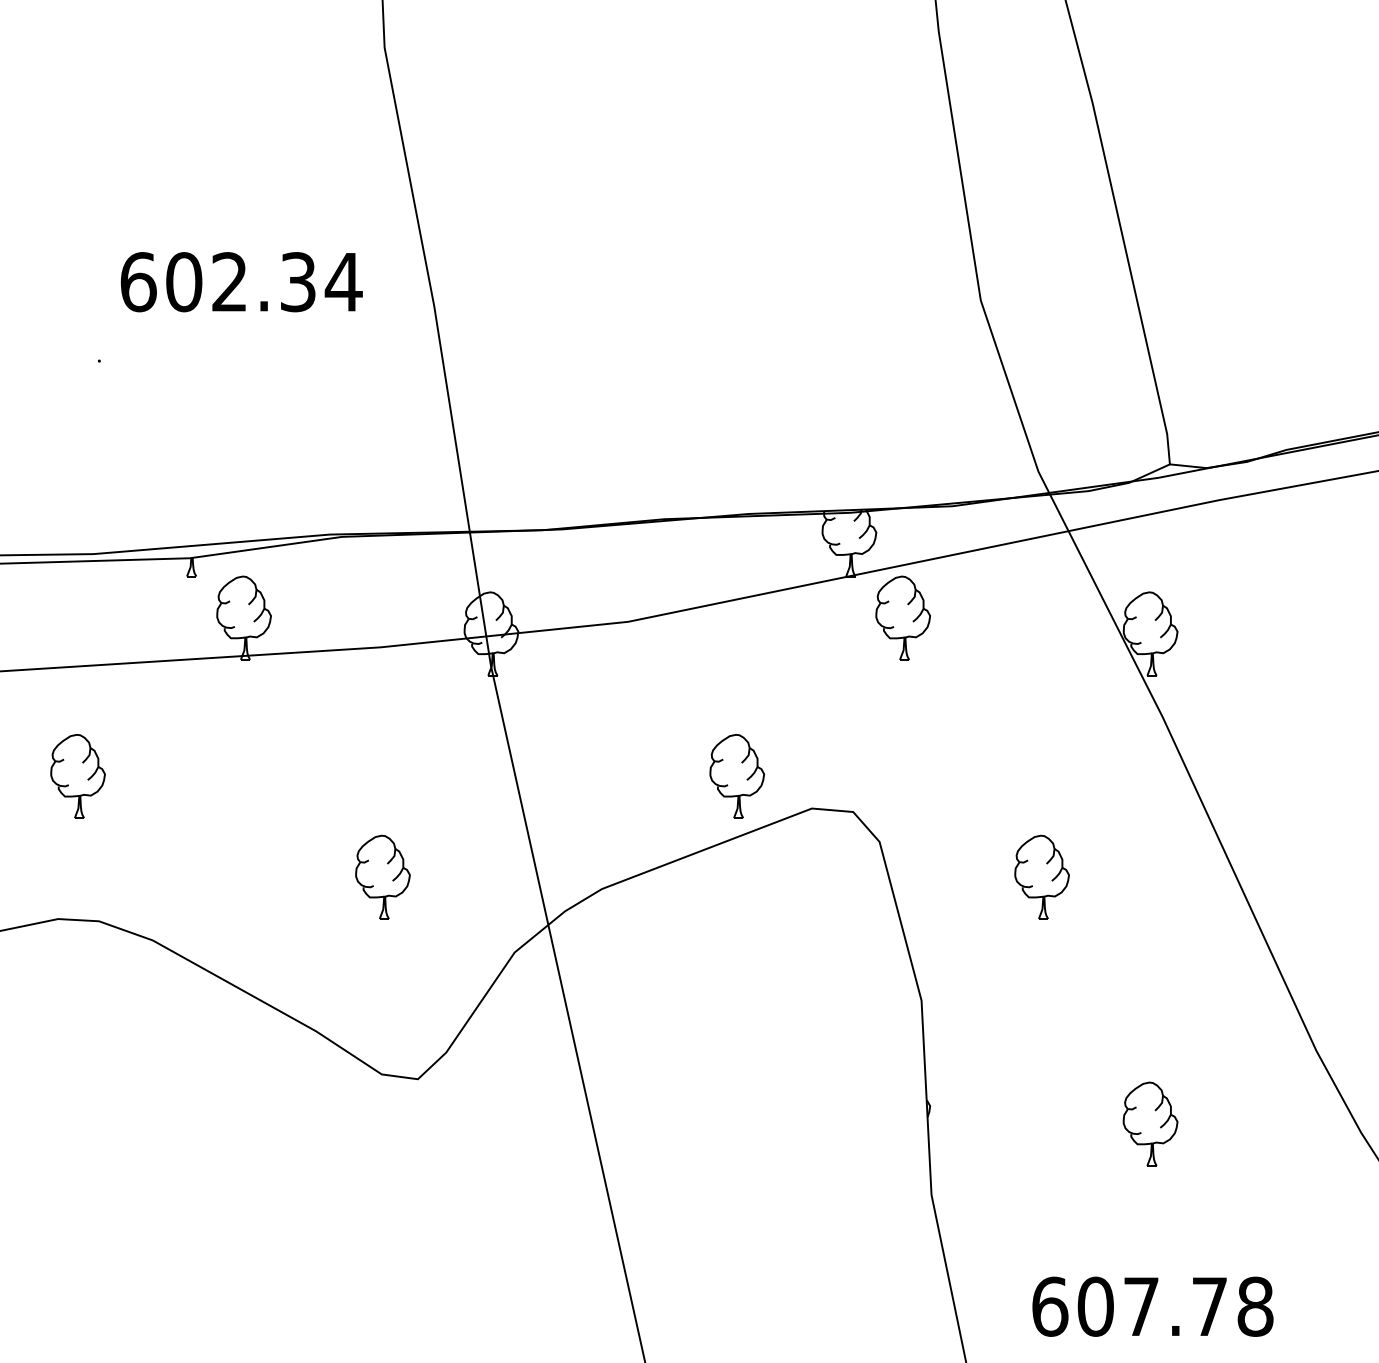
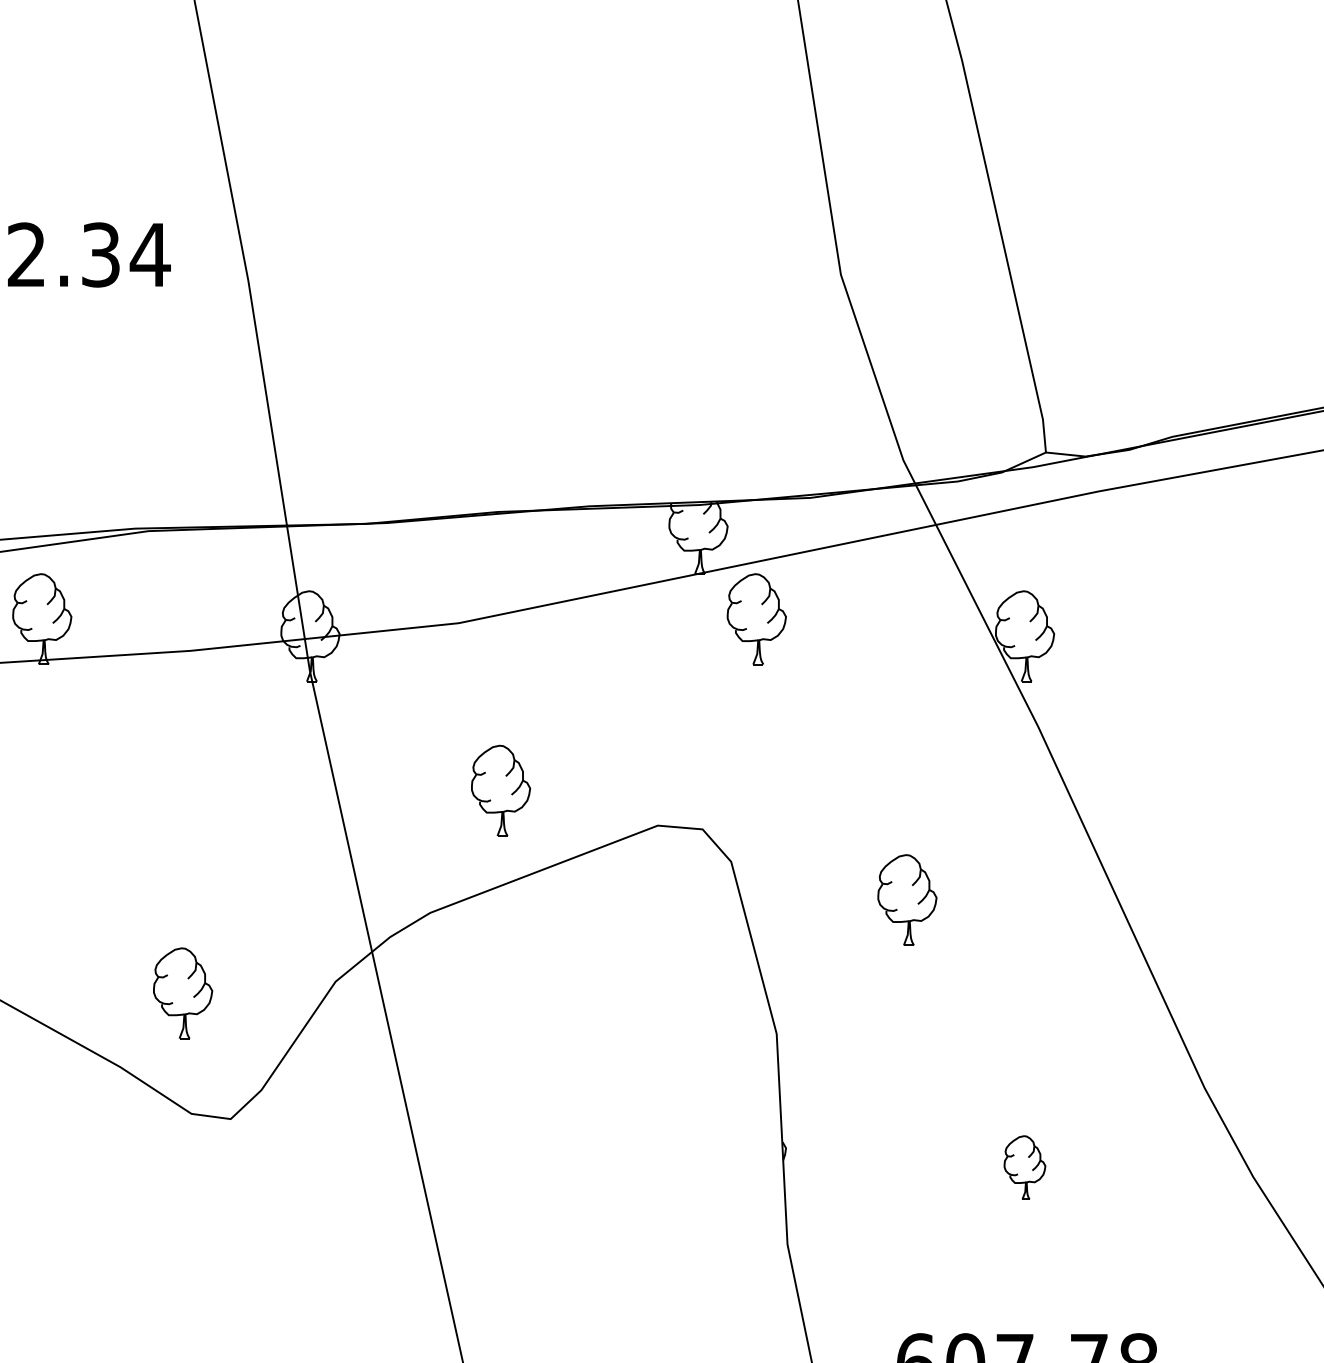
part: (737, 776) -> (501, 790), moved
part: (382, 876) -> (182, 992), moved
part: (1150, 1123) -> (1024, 1167), size x0.7

